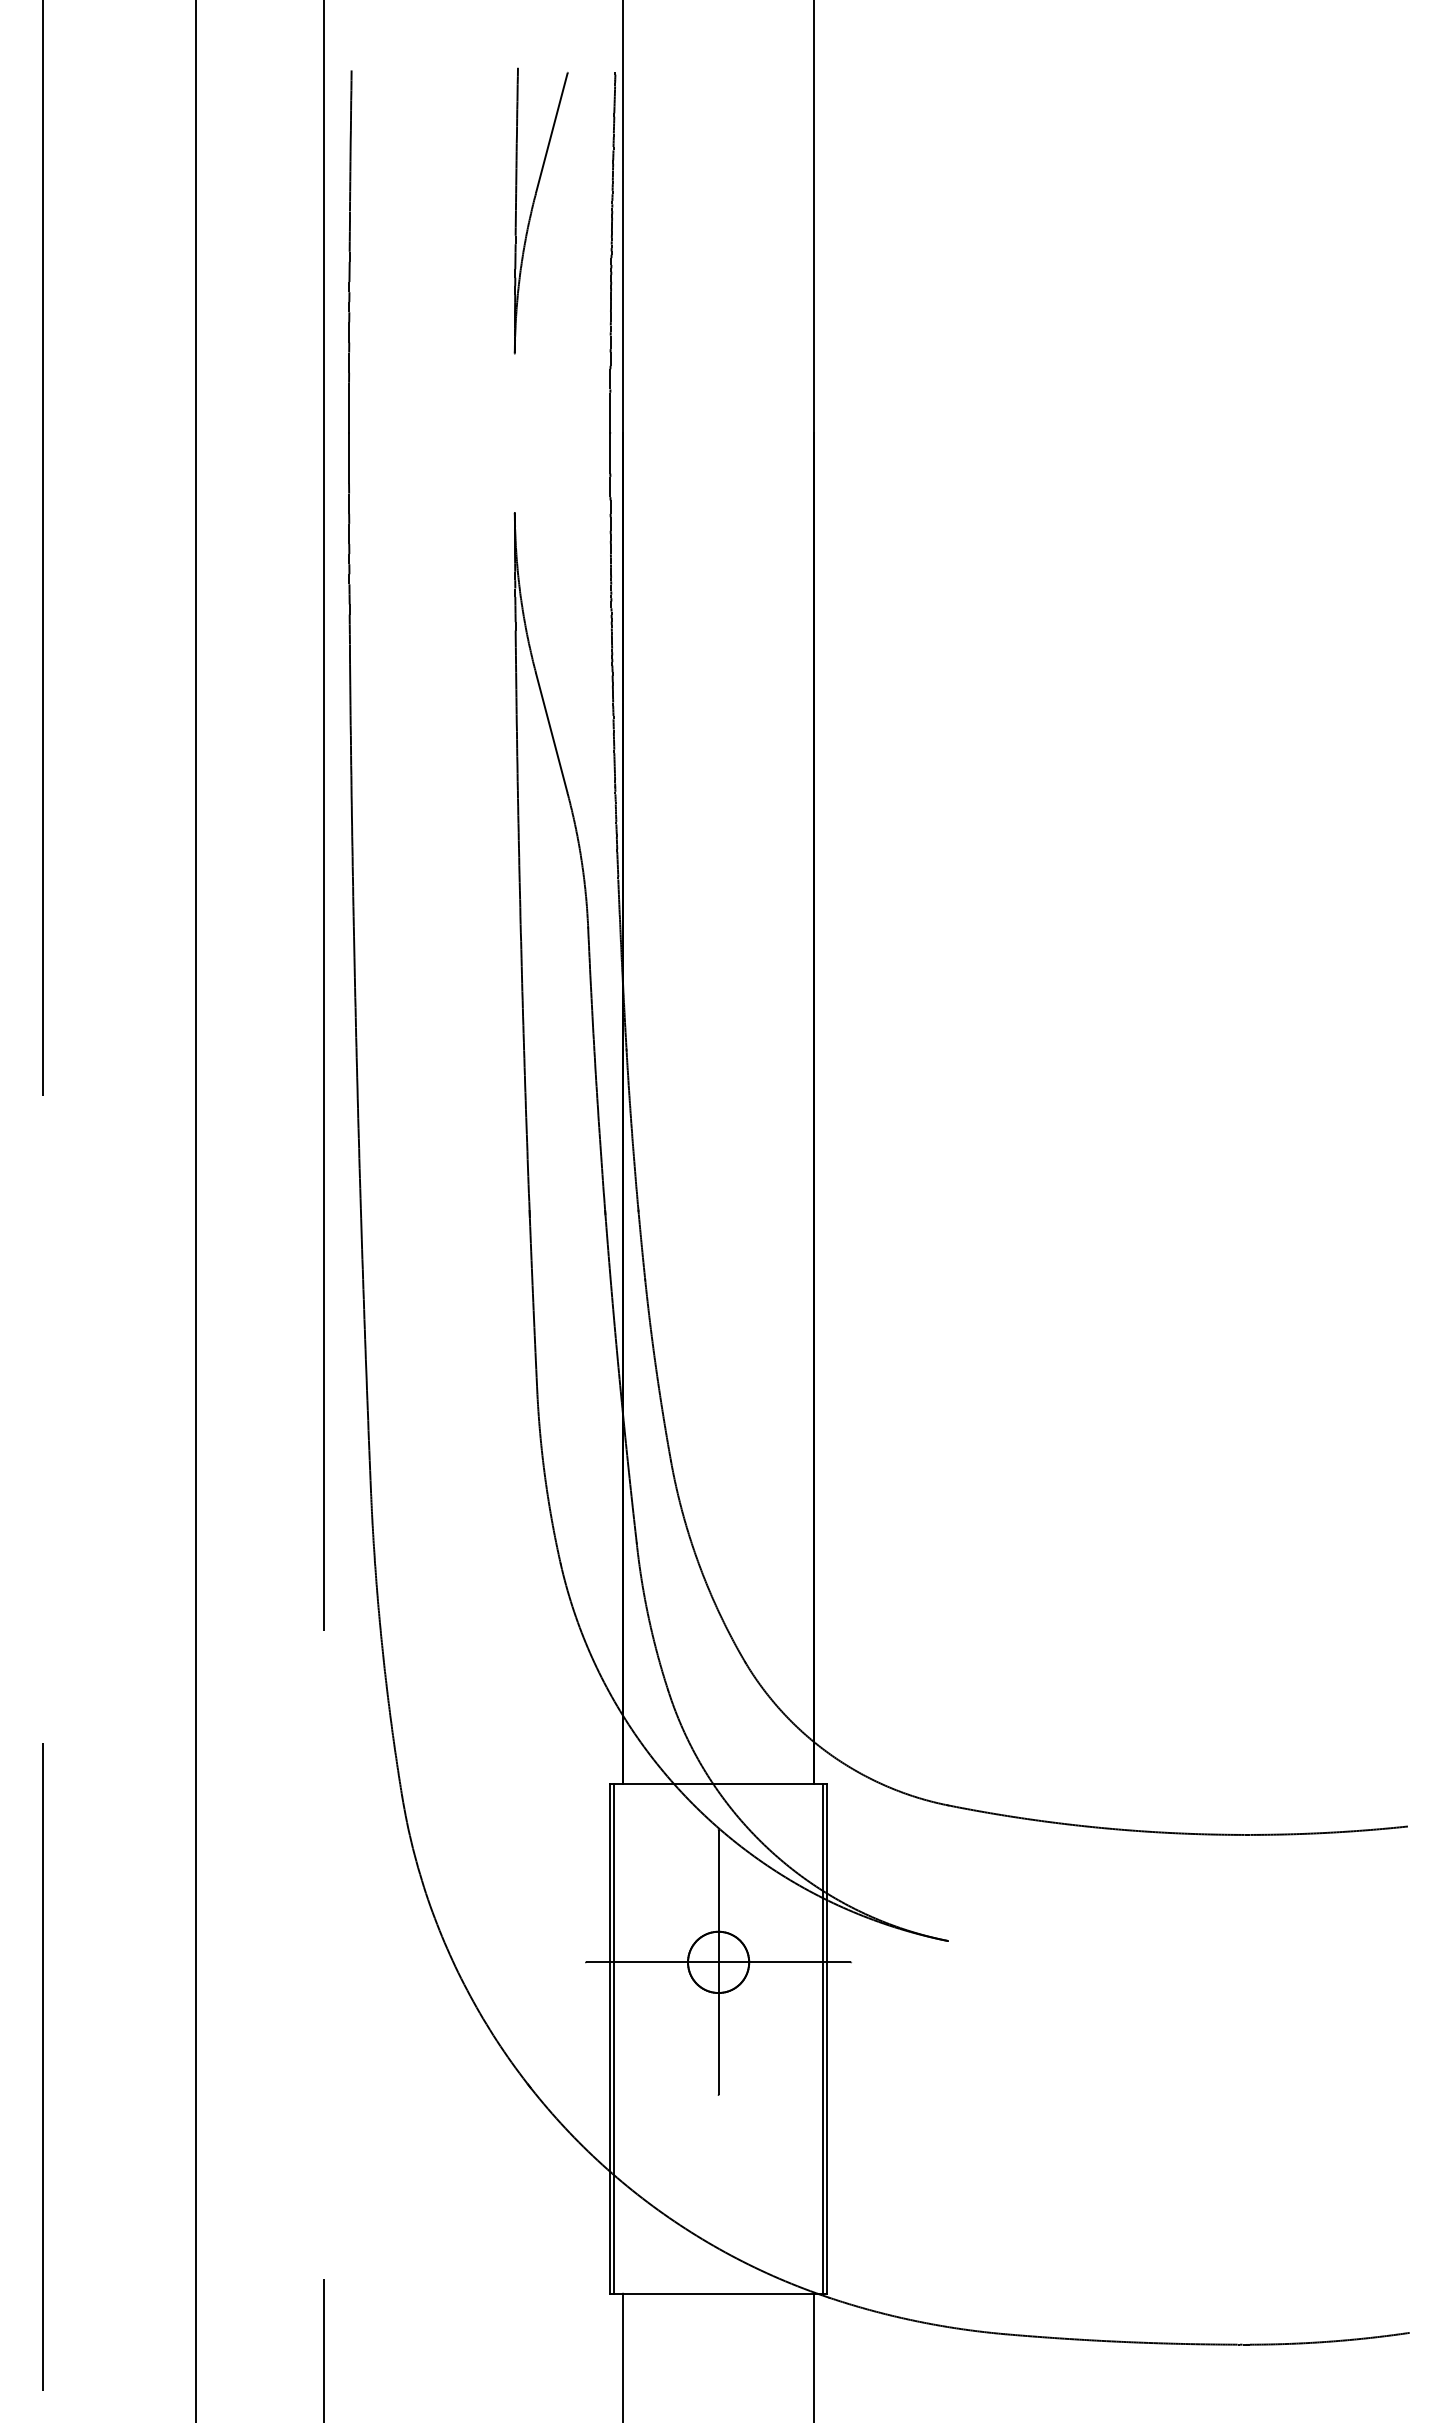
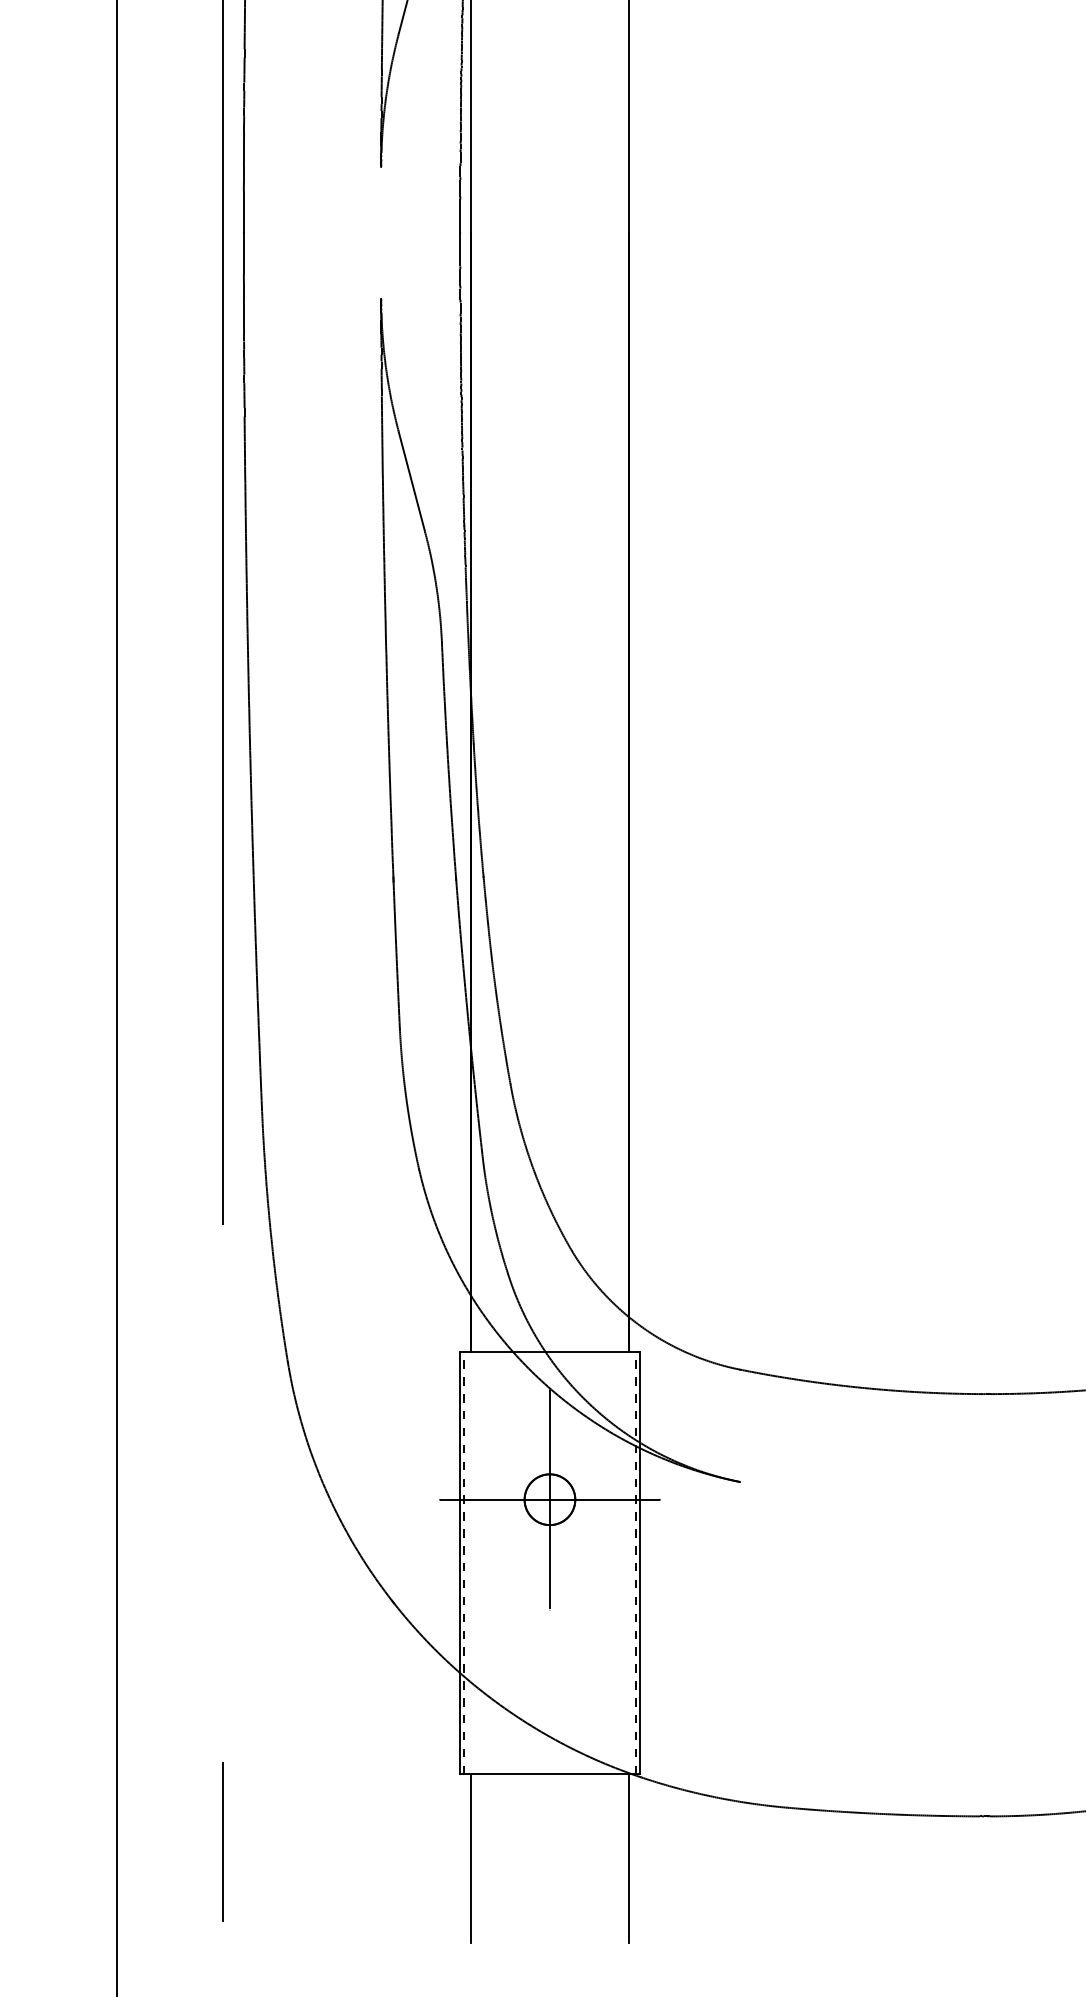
line: (614, 2038) -> (463, 1562), solid -> dashed
line: (822, 2038) -> (636, 1562), solid -> dashed

